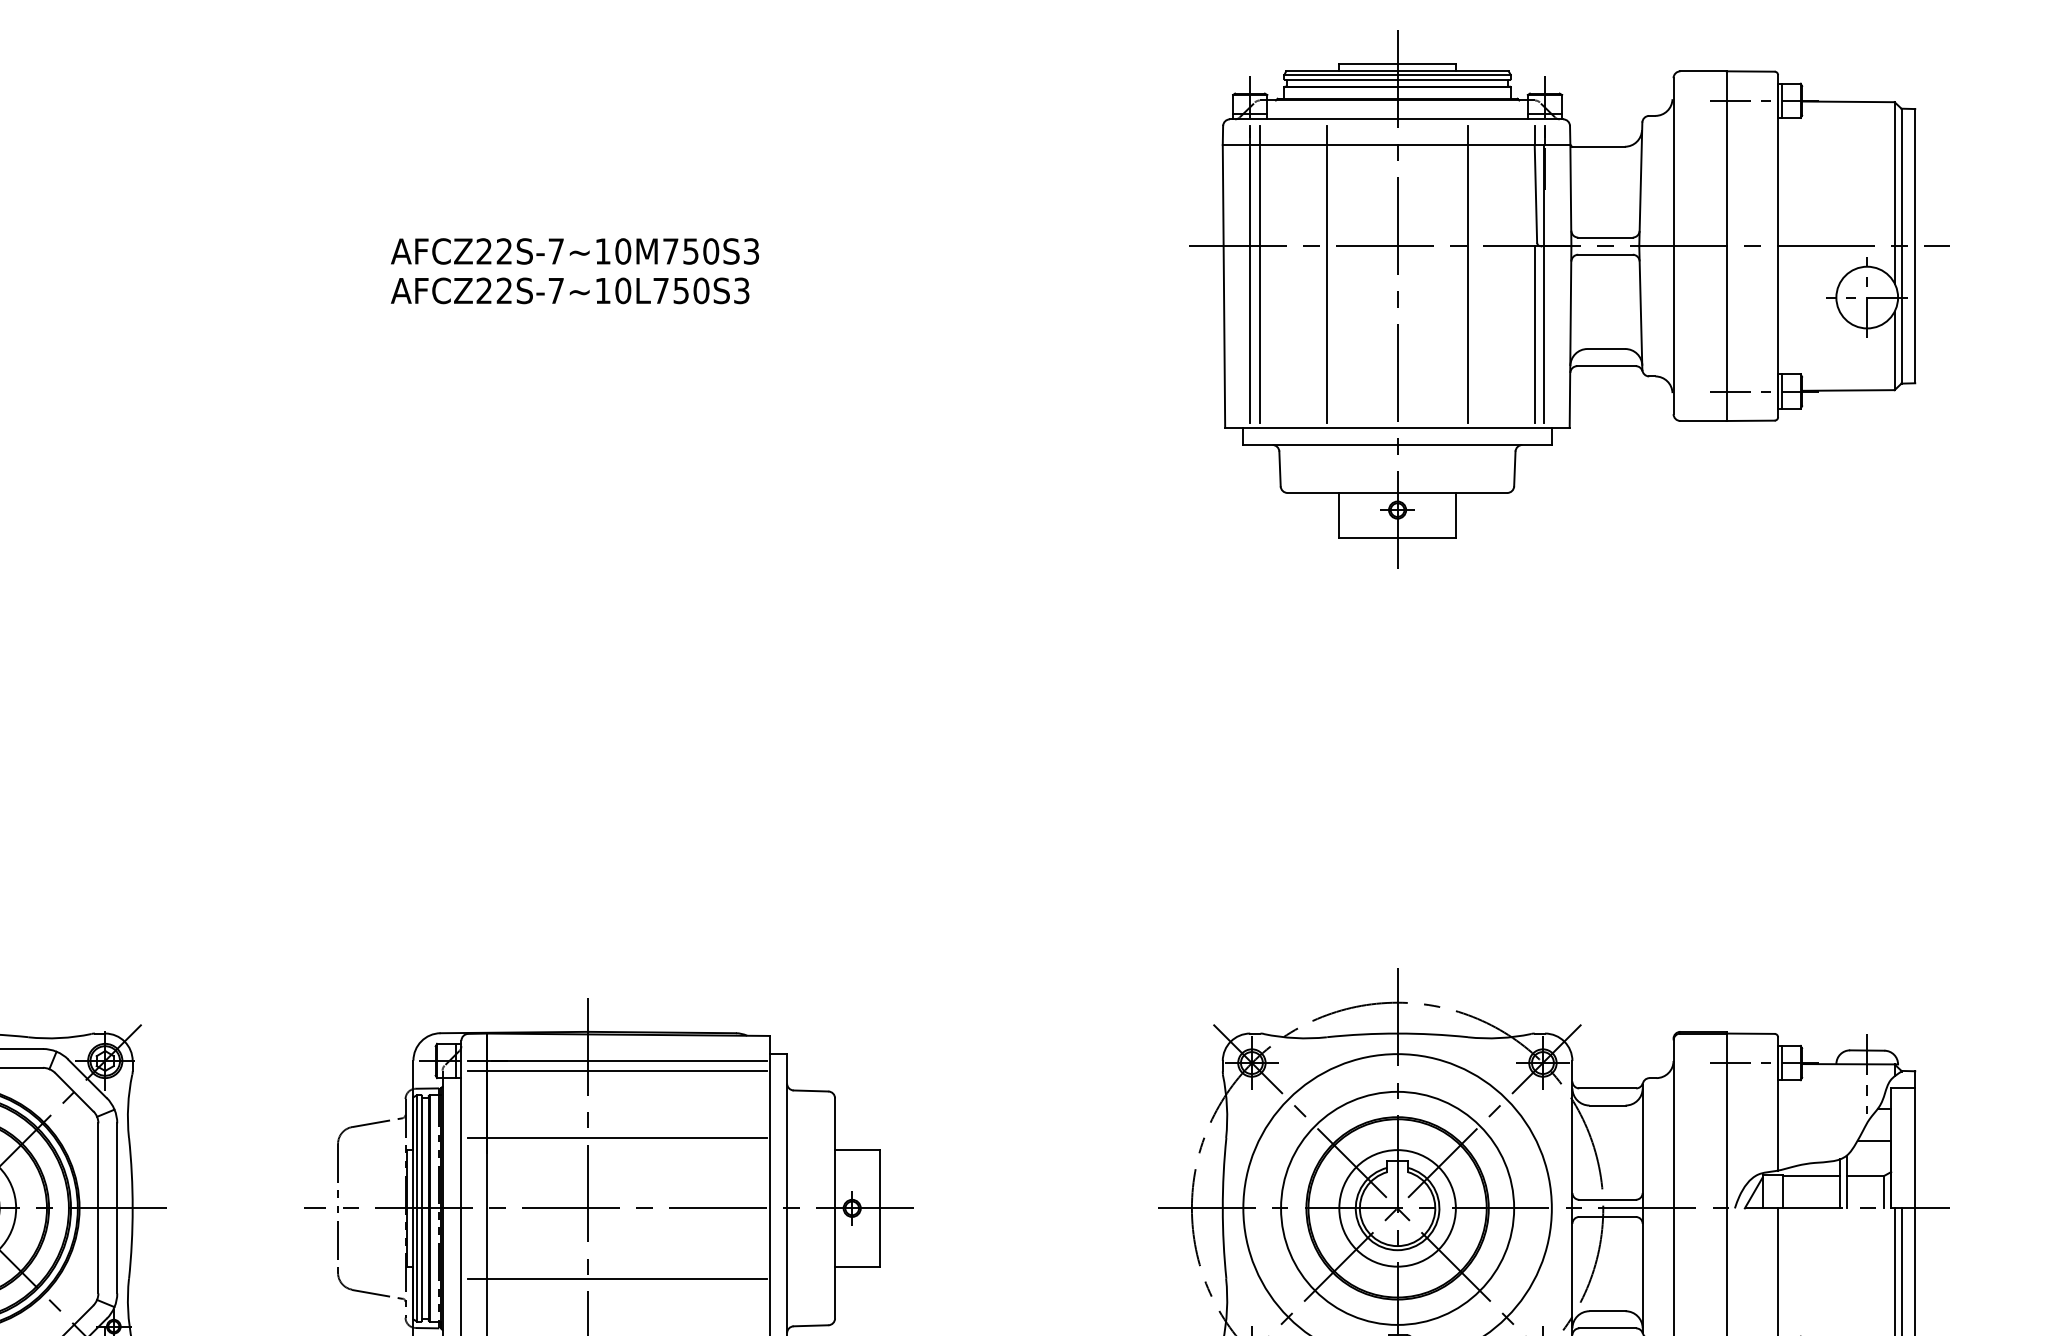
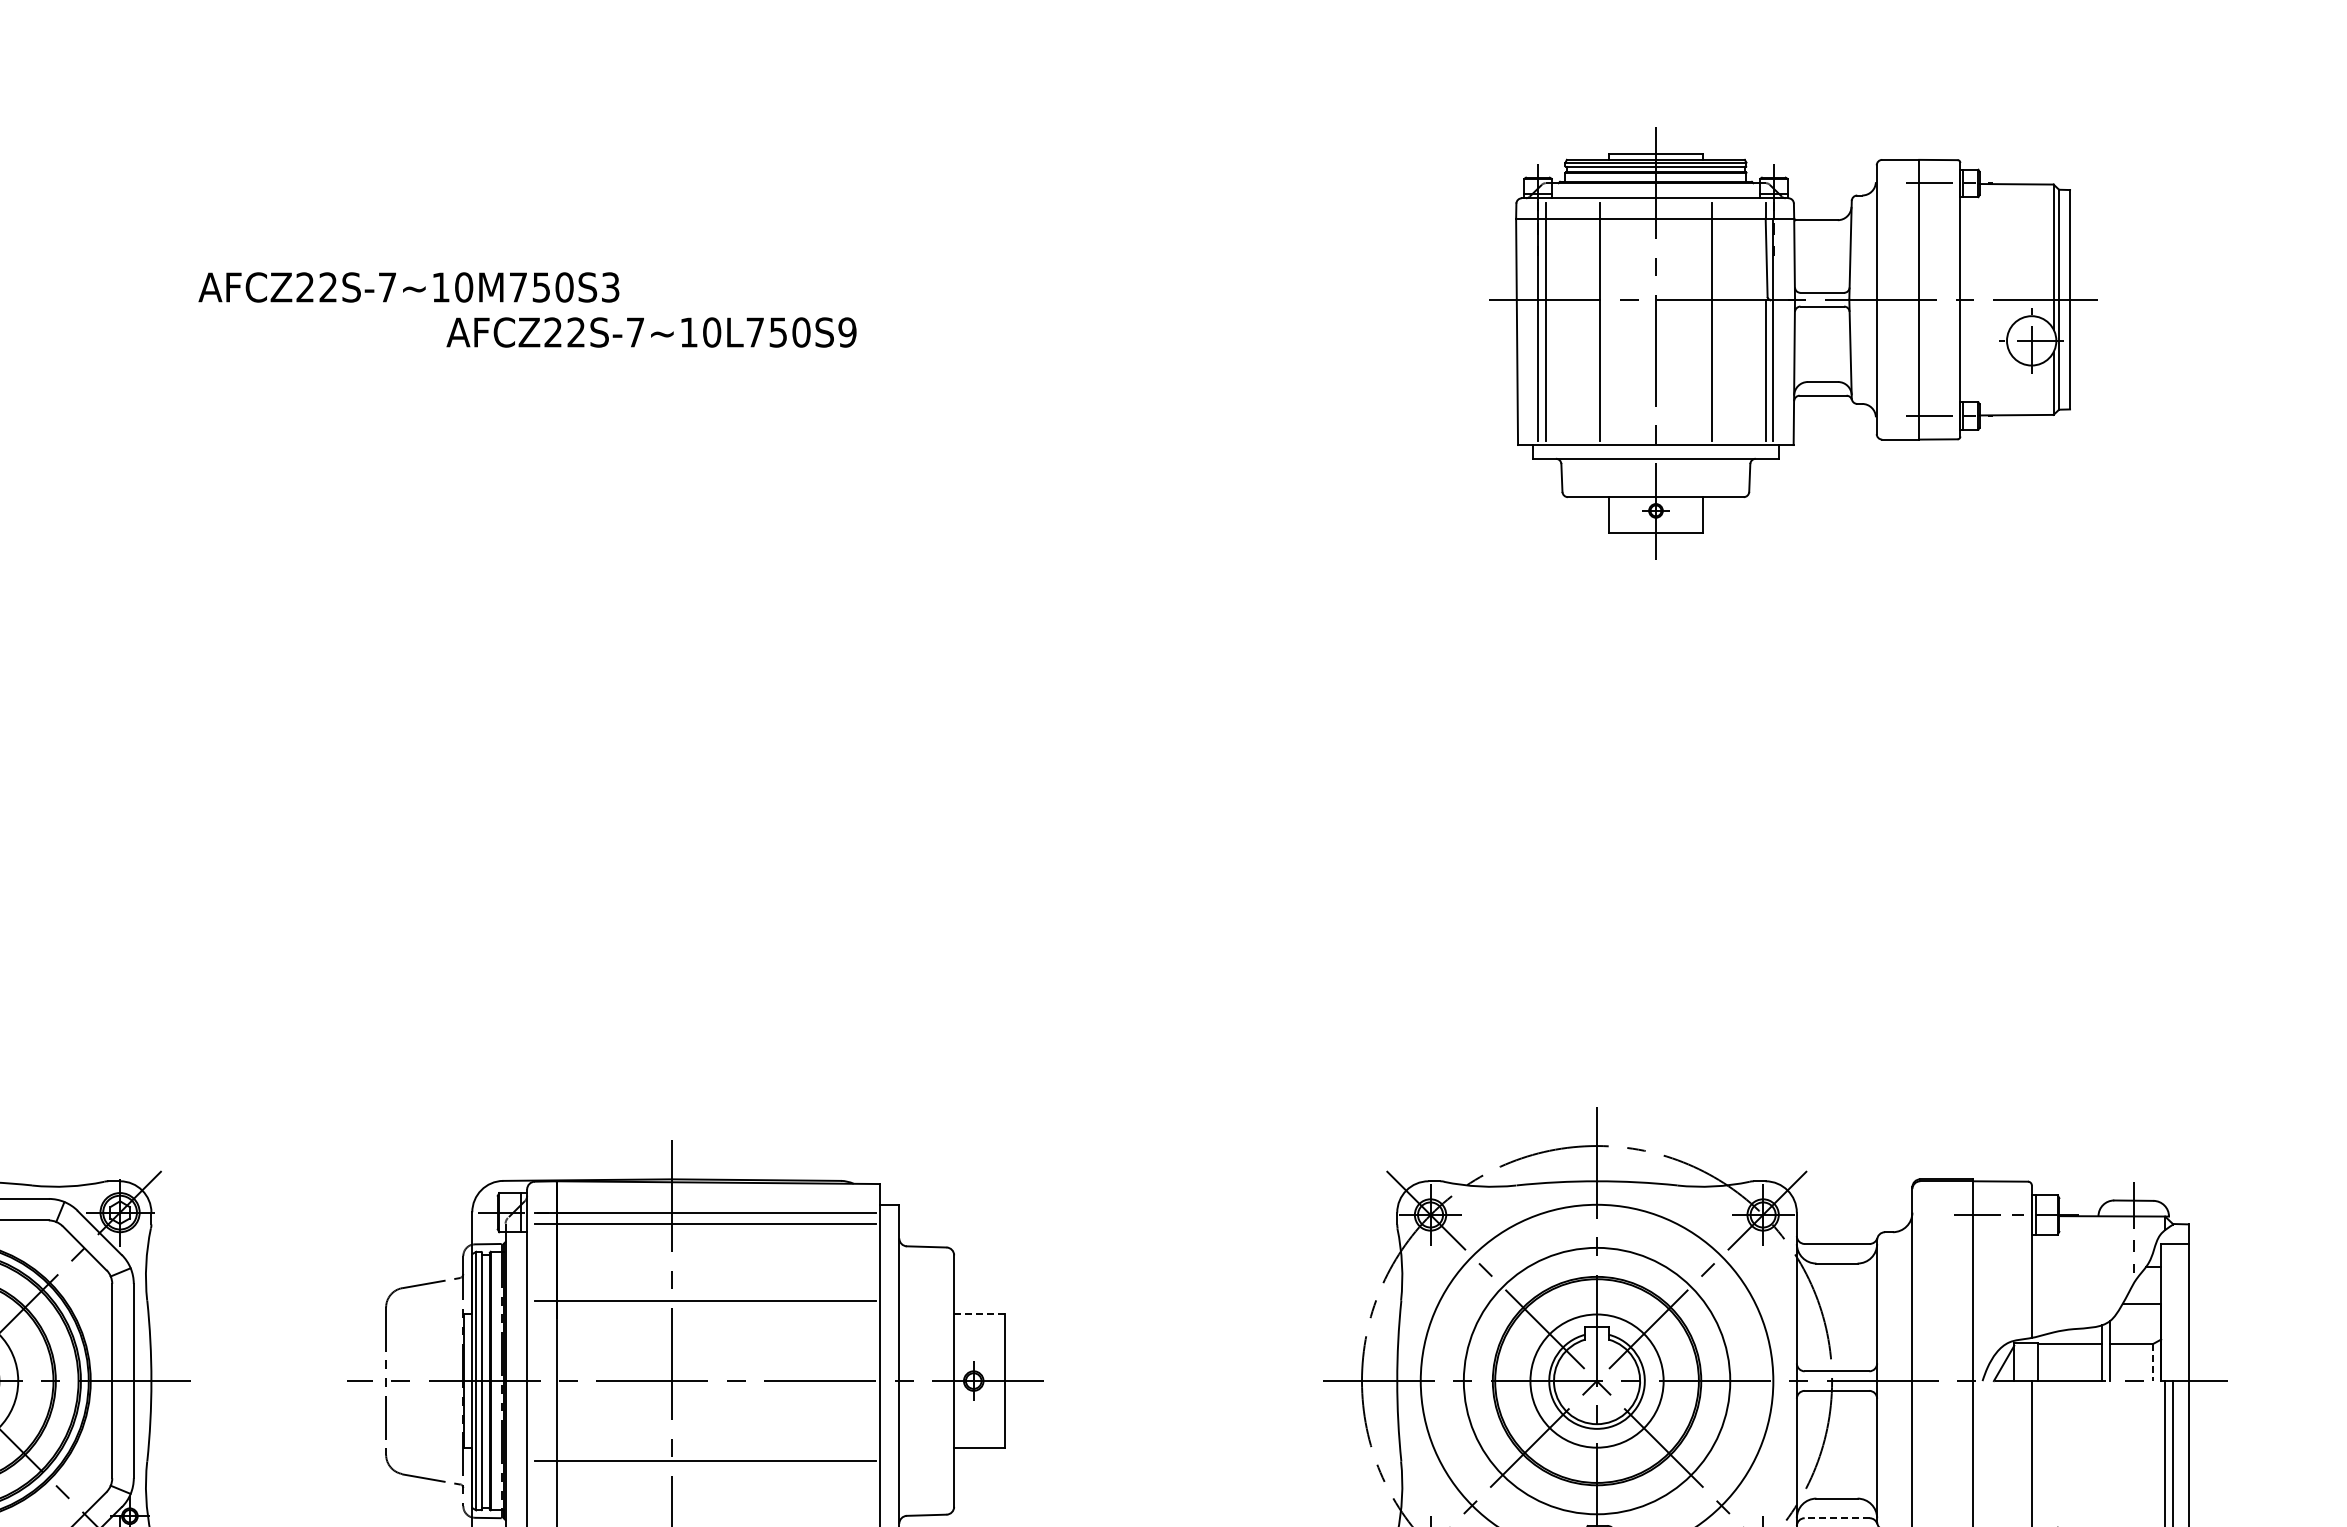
text: (574, 251) -> (408, 287), moved
text: (741, 290) -> (847, 332), AFCZ22S-7~10L750S3 -> AFCZ22S-7~10L750S9
part: (1569, 299) -> (1793, 342), size x0.7
line: (857, 1150) -> (979, 1314), solid -> dashed
line: (1884, 1192) -> (2153, 1362), solid -> dashed
line: (1608, 1328) -> (1837, 1518), solid -> dashed

